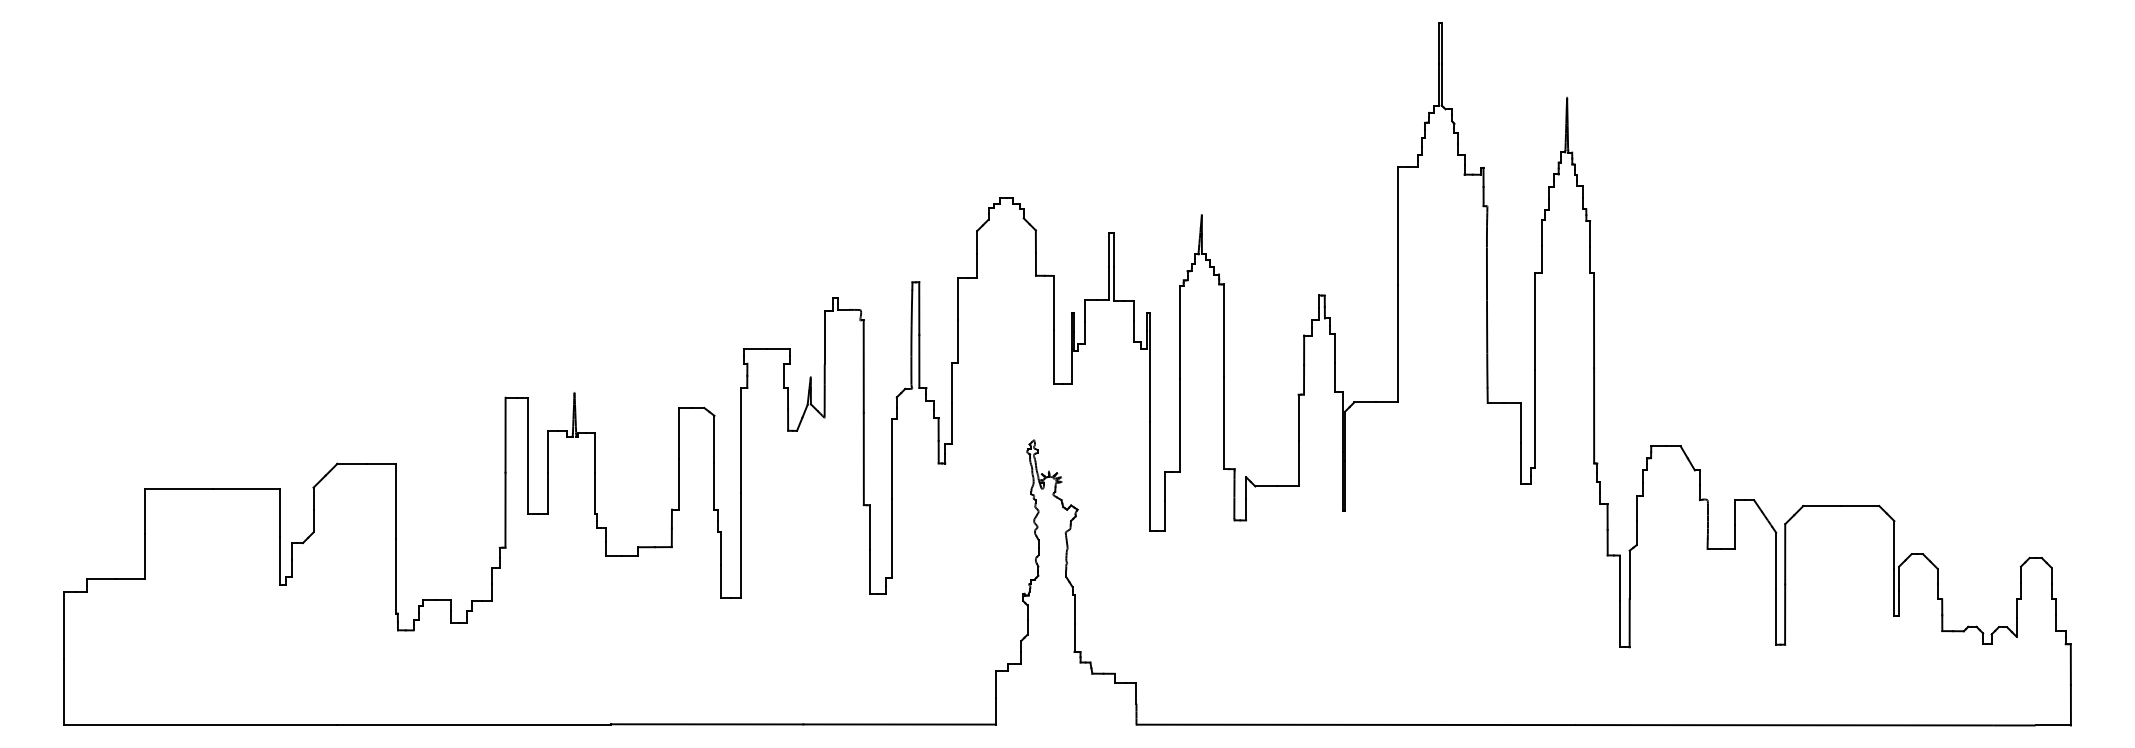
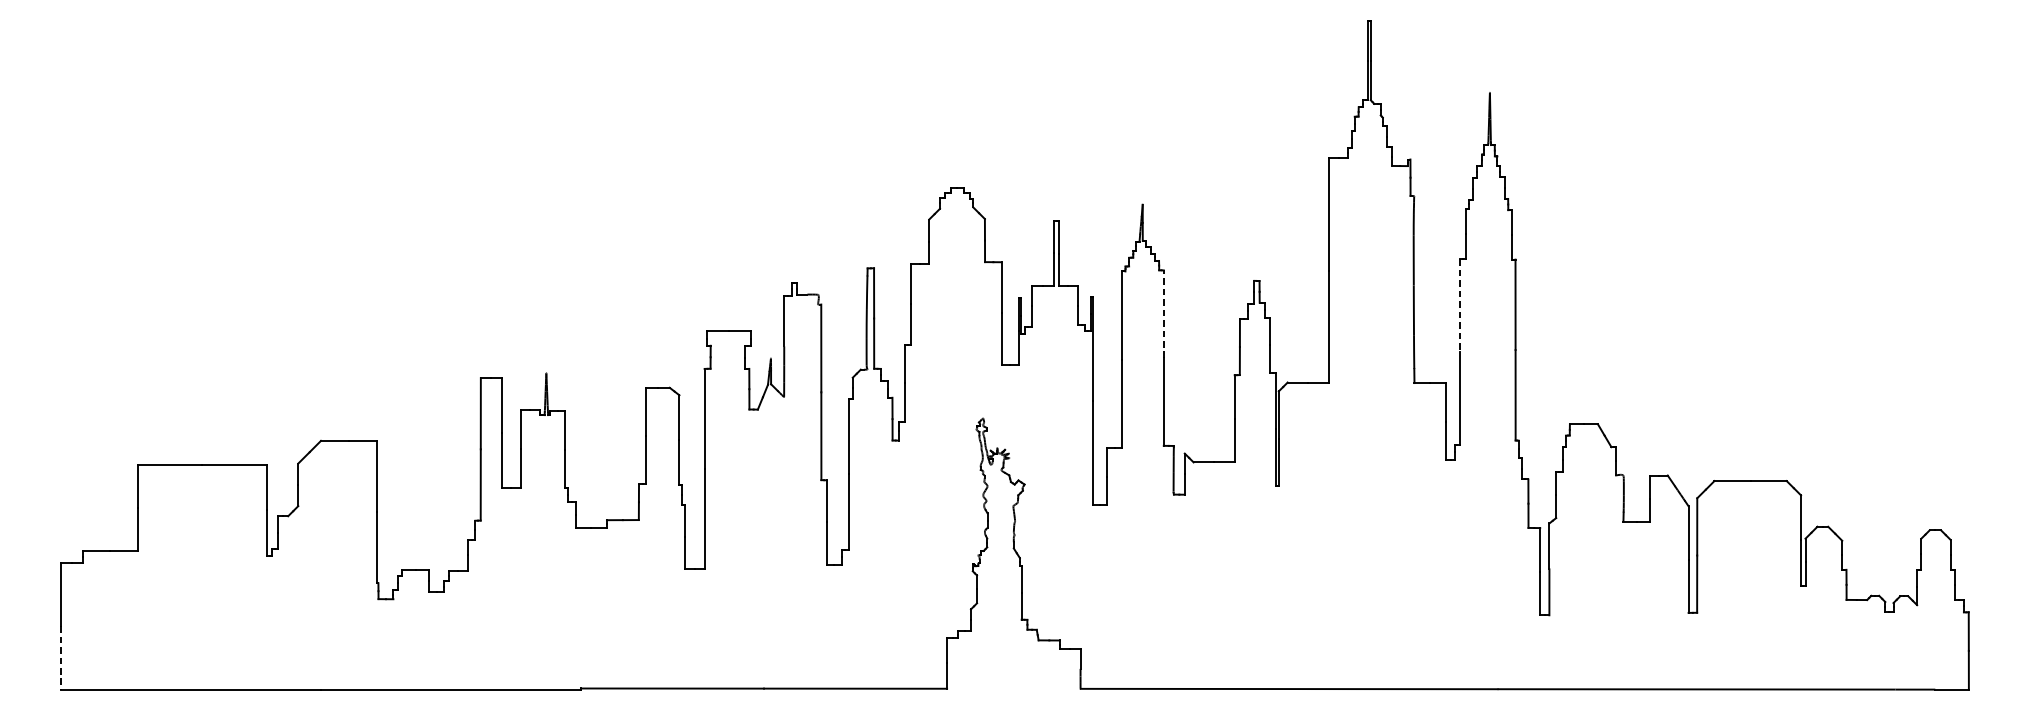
line: (1535, 321) -> (1459, 305), solid -> dashed
line: (1224, 330) -> (1164, 314), solid -> dashed
line: (64, 692) -> (61, 658), solid -> dashed

